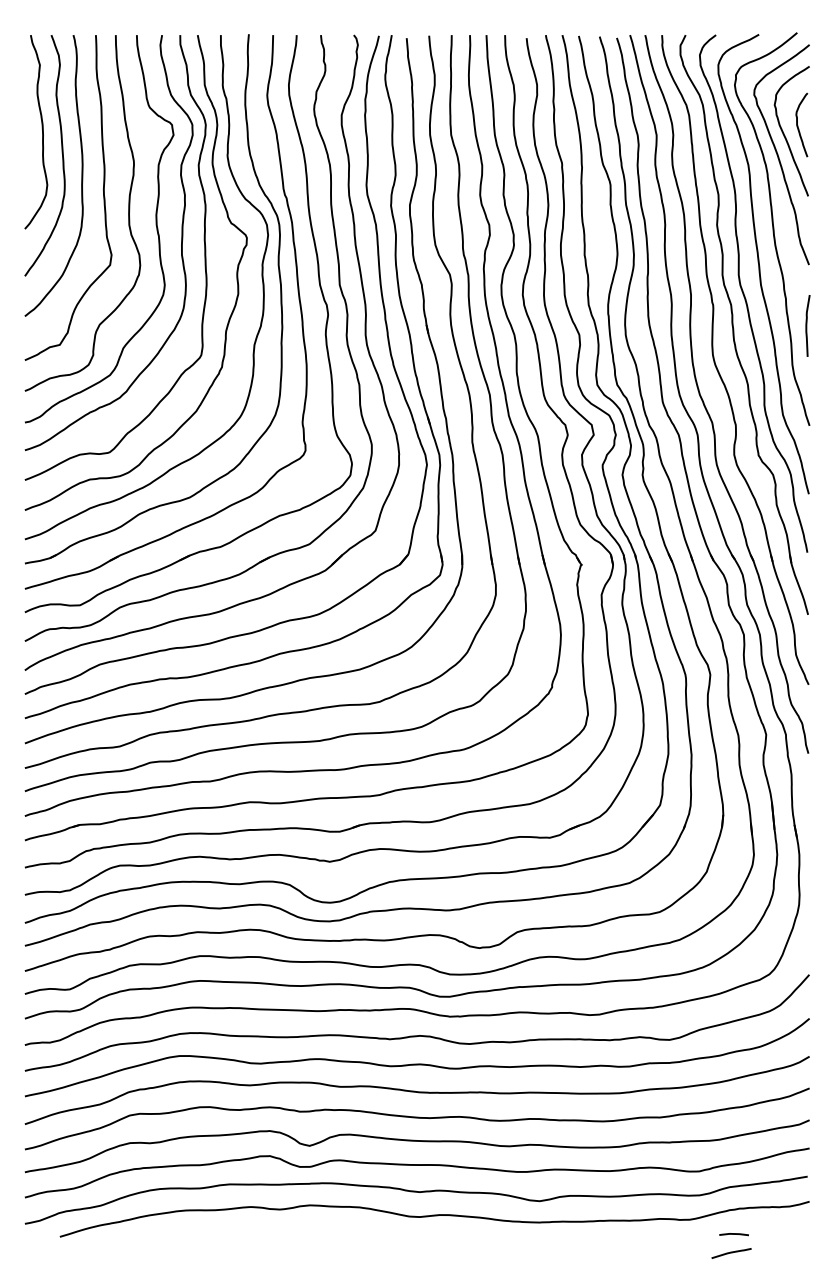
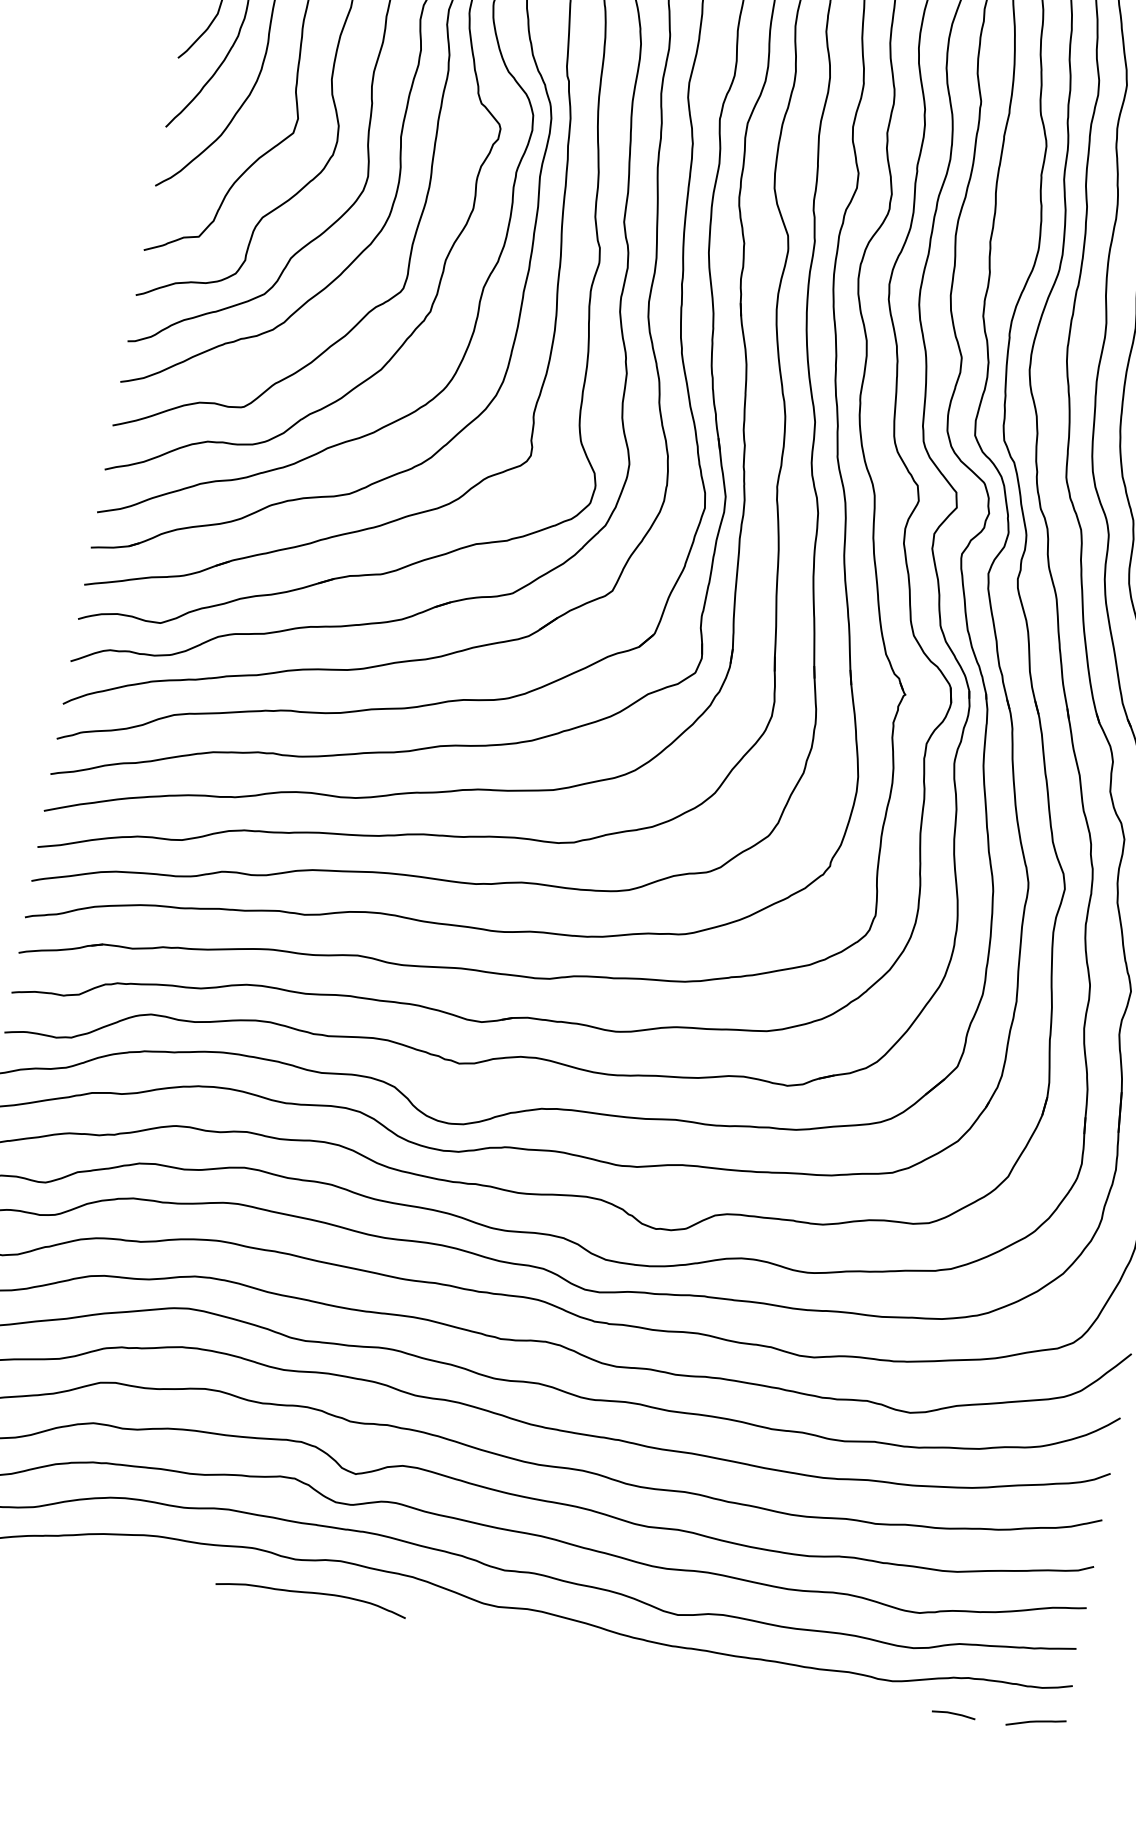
curve: (294, 1230) -> (311, 1593), added
curve: (731, 1253) -> (1035, 1722), moved

